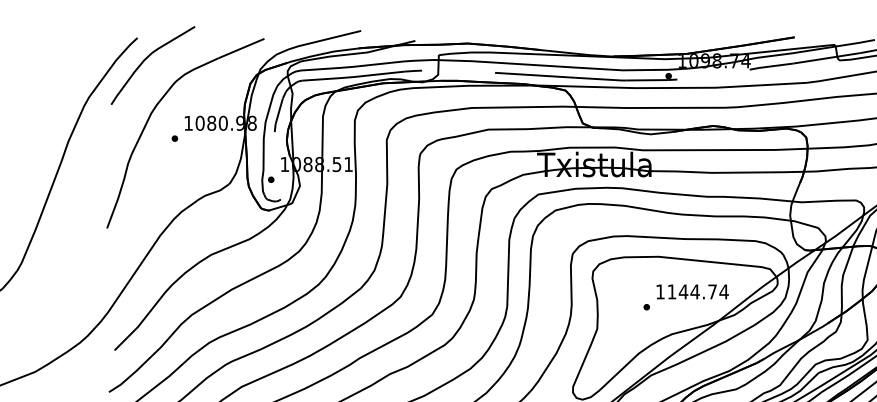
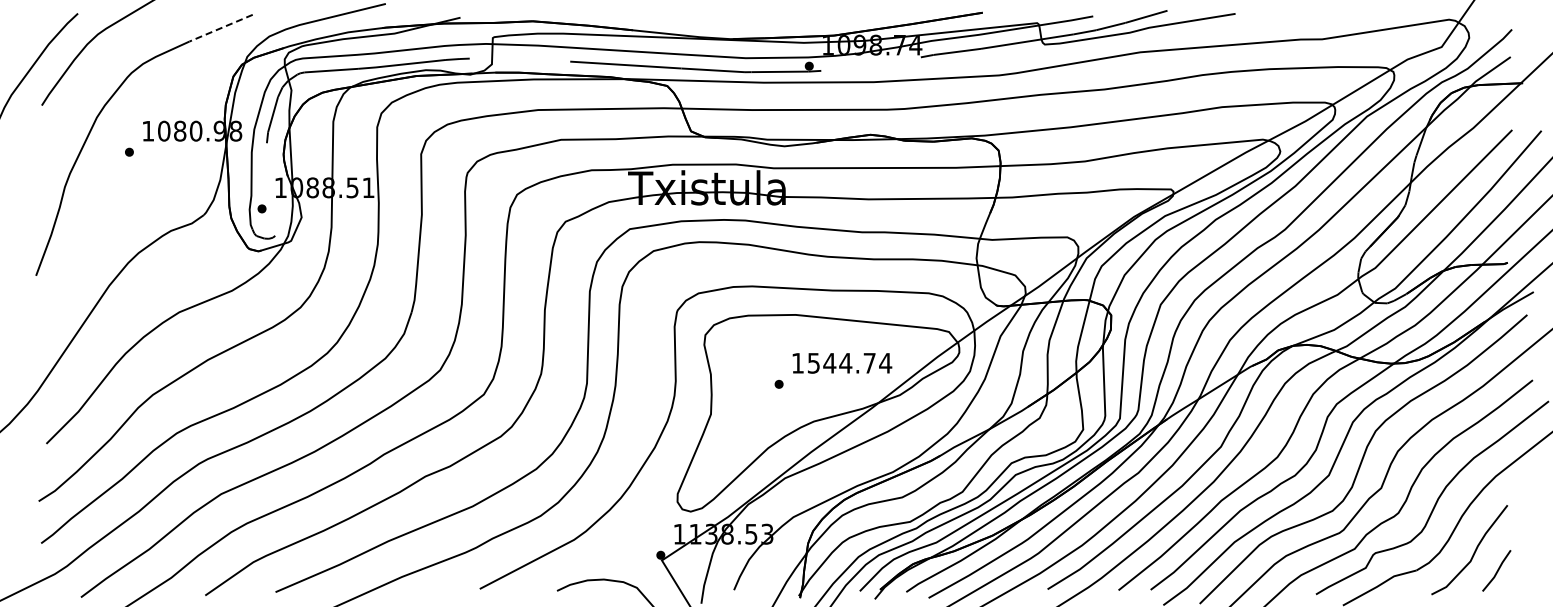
line: (241, 48) -> (220, 28), solid -> dashed
text: (671, 292) -> (813, 363), 1144.74 -> 1544.74

